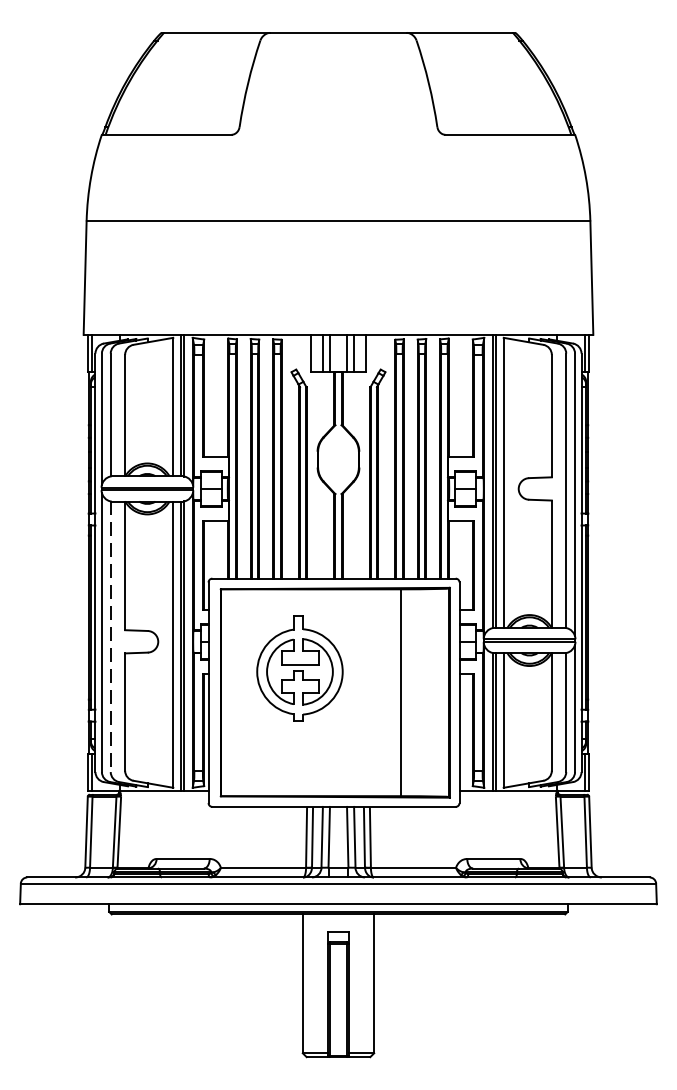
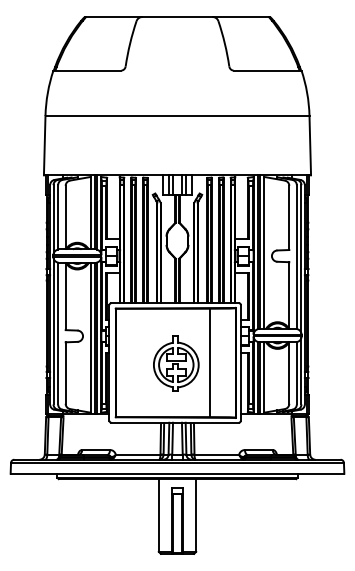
line: (111, 636) -> (58, 333), dashed -> solid
part: (300, 669) -> (176, 363), moved

